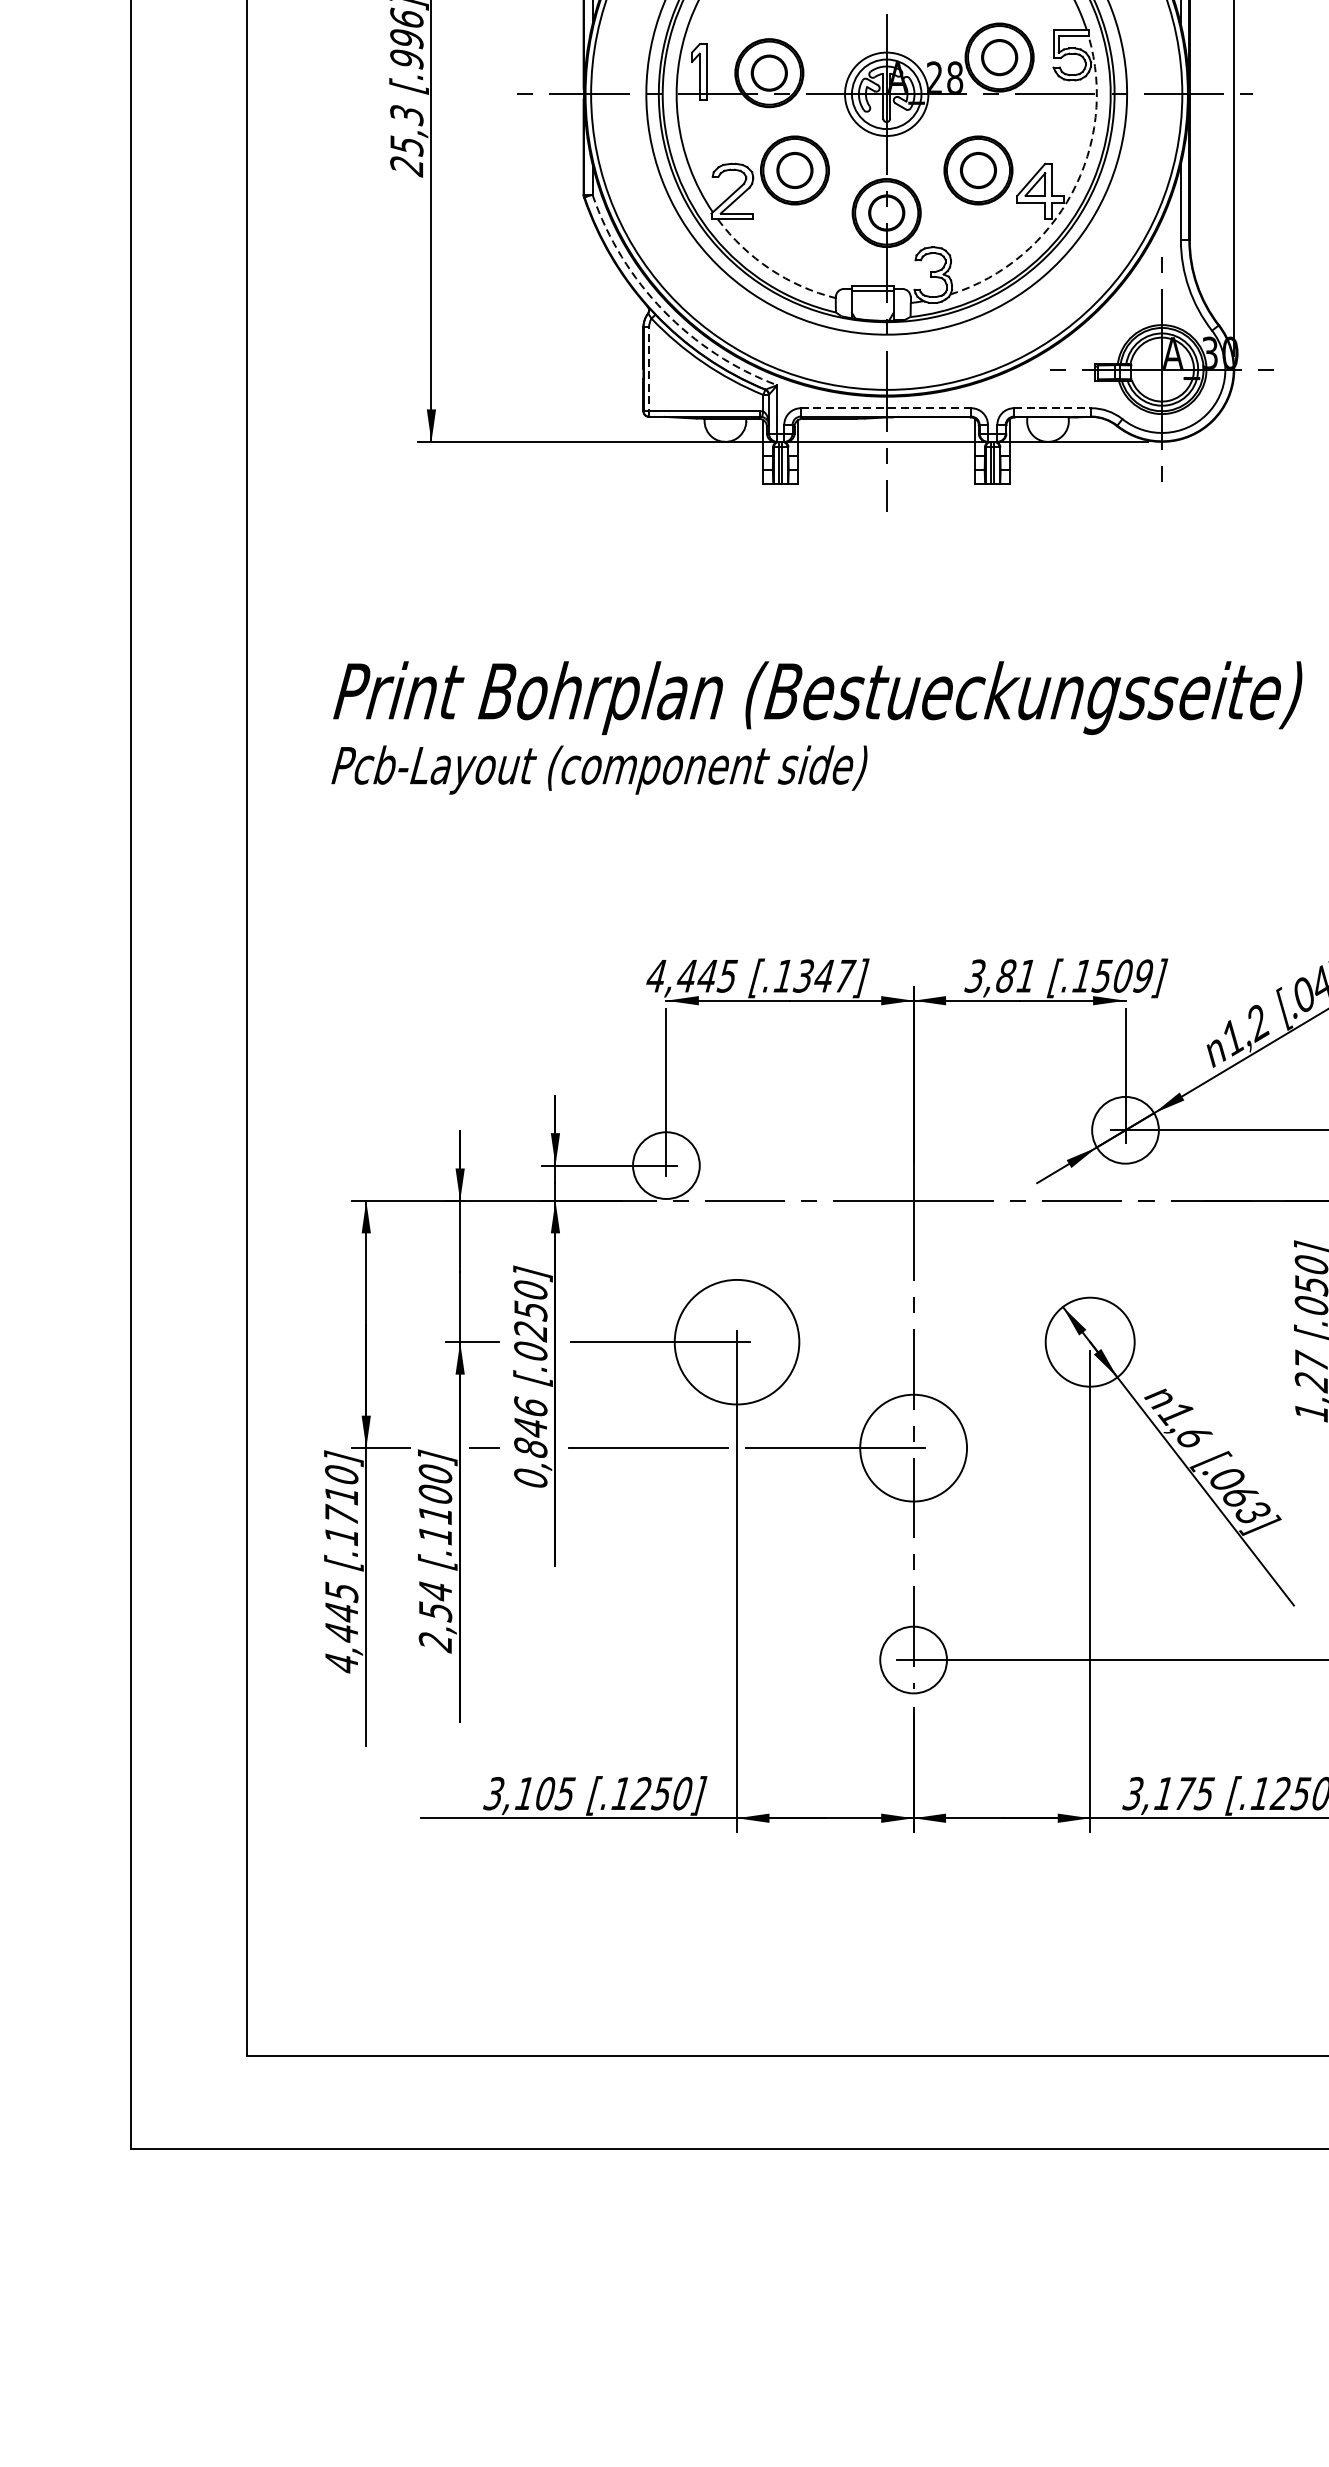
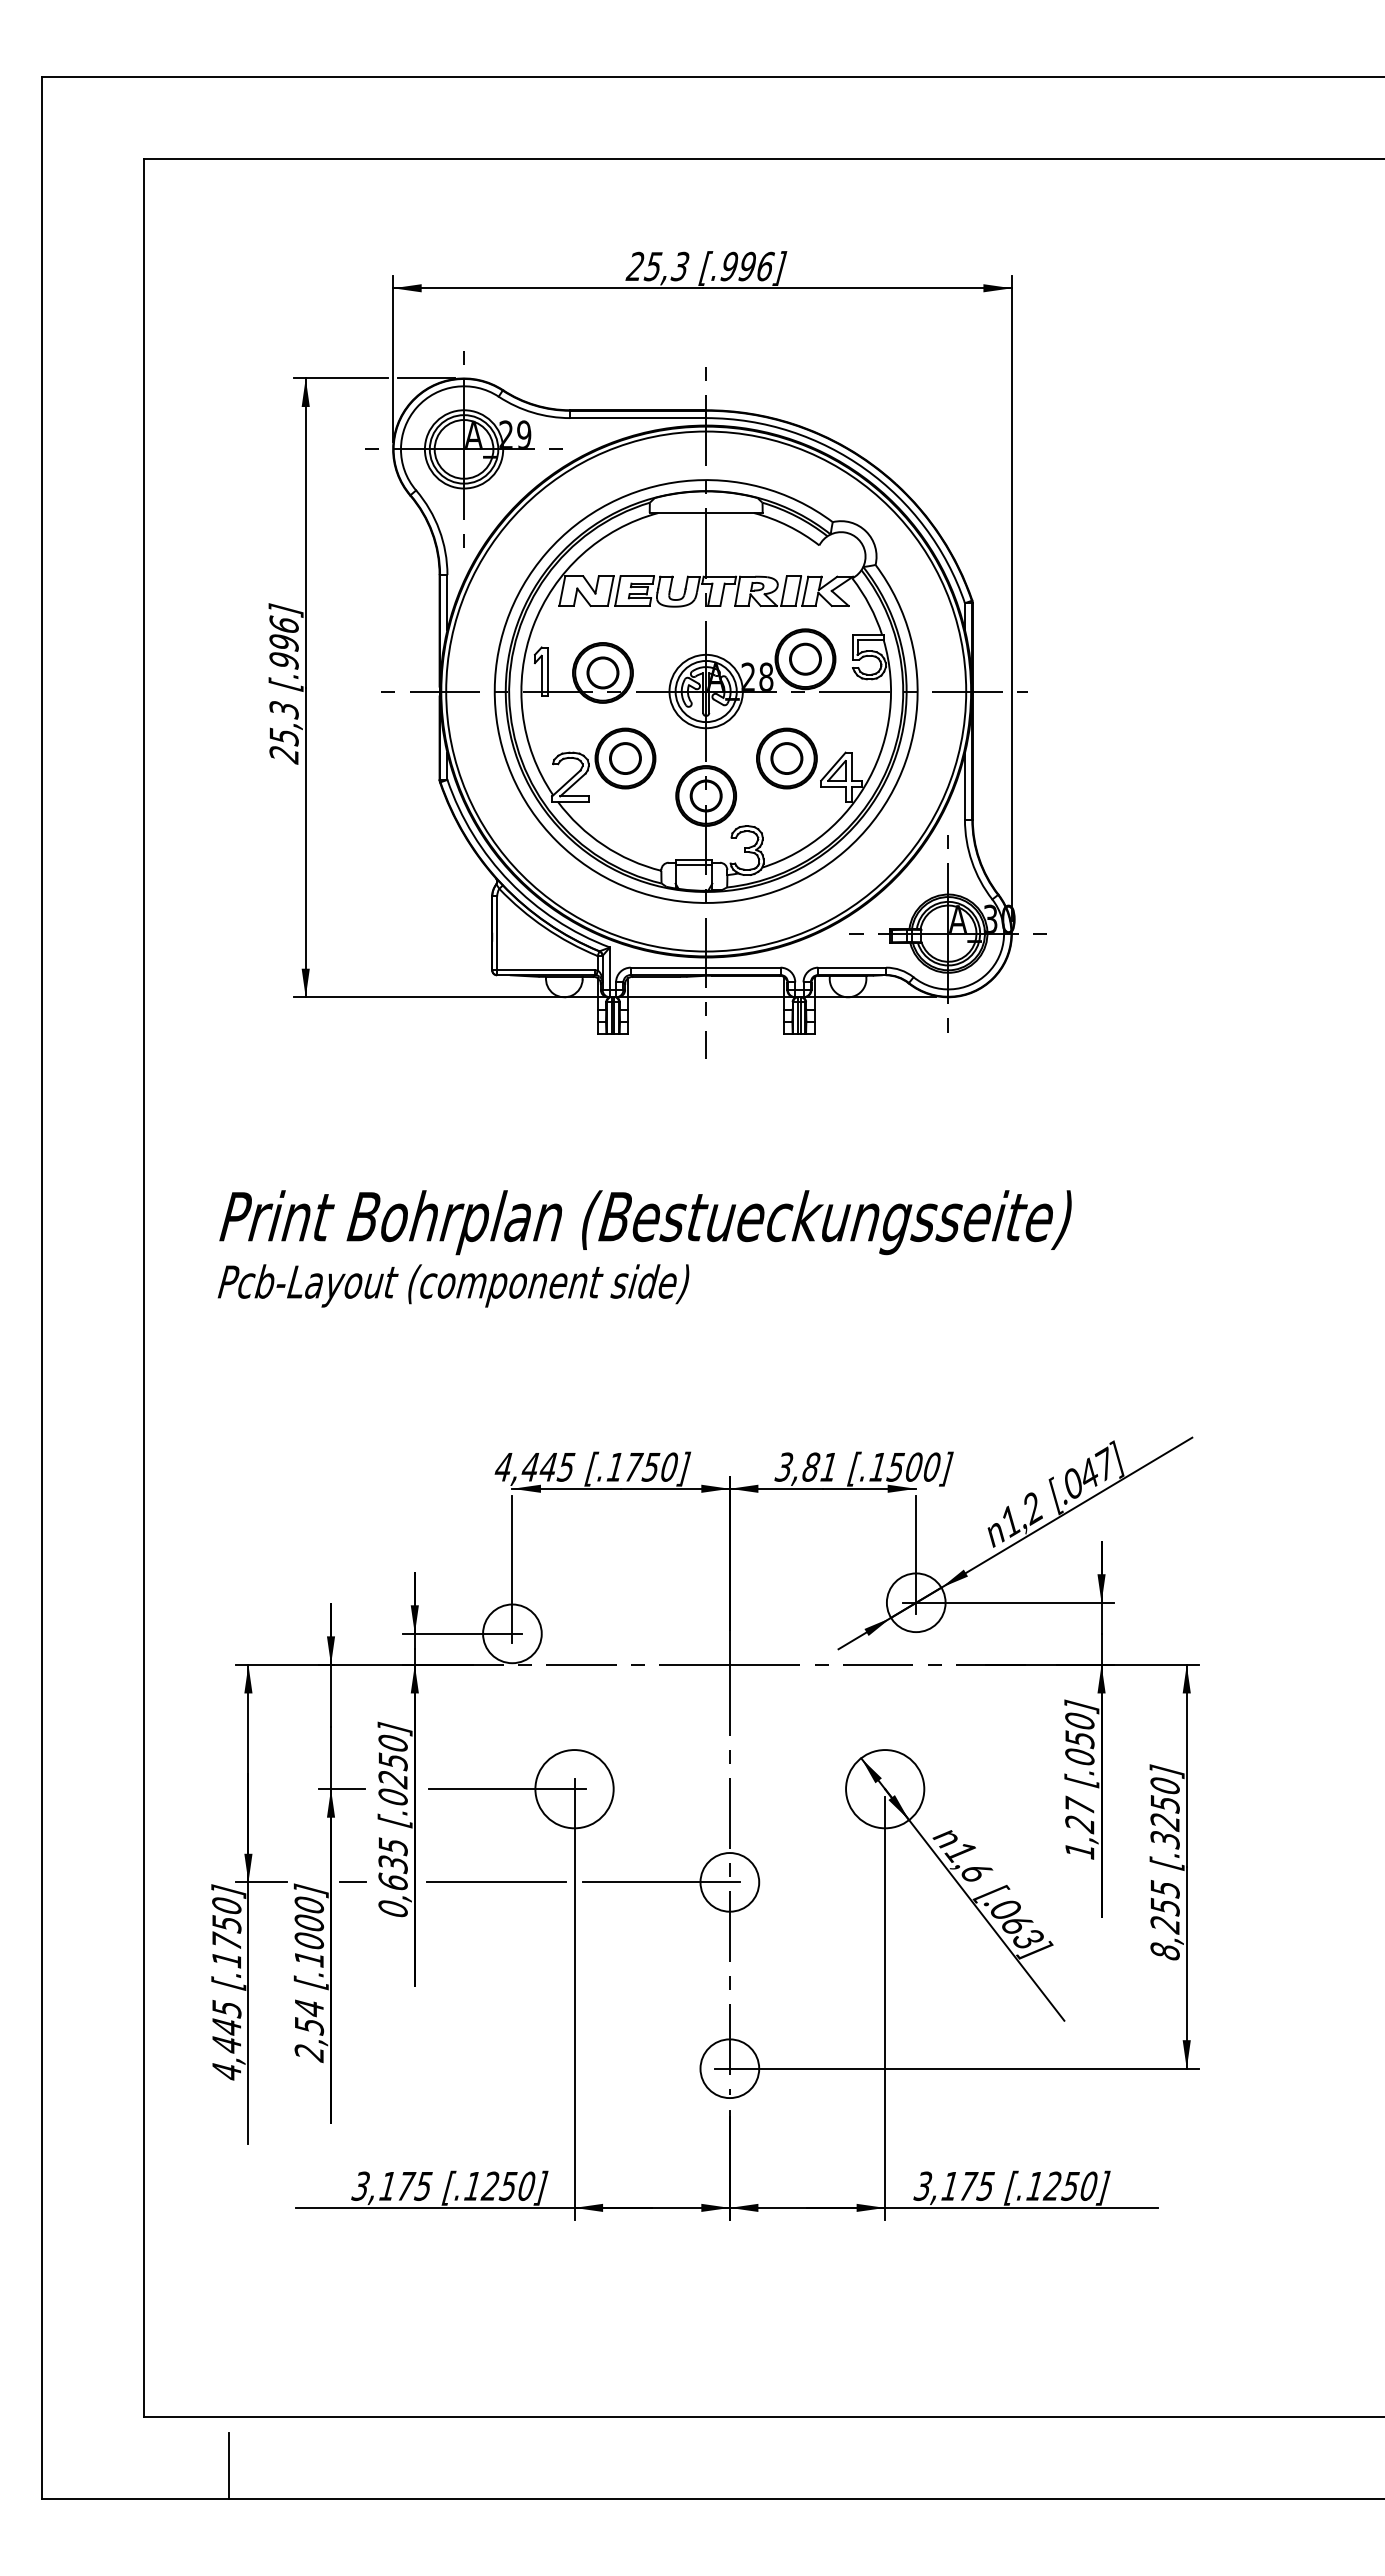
arc: (1072, 193) -> (869, 778), dashed -> solid
arc: (769, 269) -> (603, 845), dashed -> solid
arc: (663, 310) -> (509, 881), dashed -> solid
line: (649, 371) -> (497, 935), dashed -> solid
line: (885, 408) -> (705, 967), dashed -> solid
line: (1053, 408) -> (852, 967), dashed -> solid
text: (824, 975) -> (651, 1466), [.1347] -> [.1750]
text: (1142, 975) -> (931, 1466), [.1509] -> [.1500]
circle: (736, 1342) -> (574, 1789), size x0.71
text: (530, 1426) -> (392, 1863), 0,846 -> 0,635
circle: (913, 1448) -> (729, 1882), size x0.62
text: (341, 1496) -> (226, 1924), [.1710] -> [.1750]
text: (435, 1514) -> (309, 1940), [.1100] -> [.1000]
text: (545, 1792) -> (406, 2185), 3,105 -> 3,175
line: (344, 2111) -> (229, 2465), added

